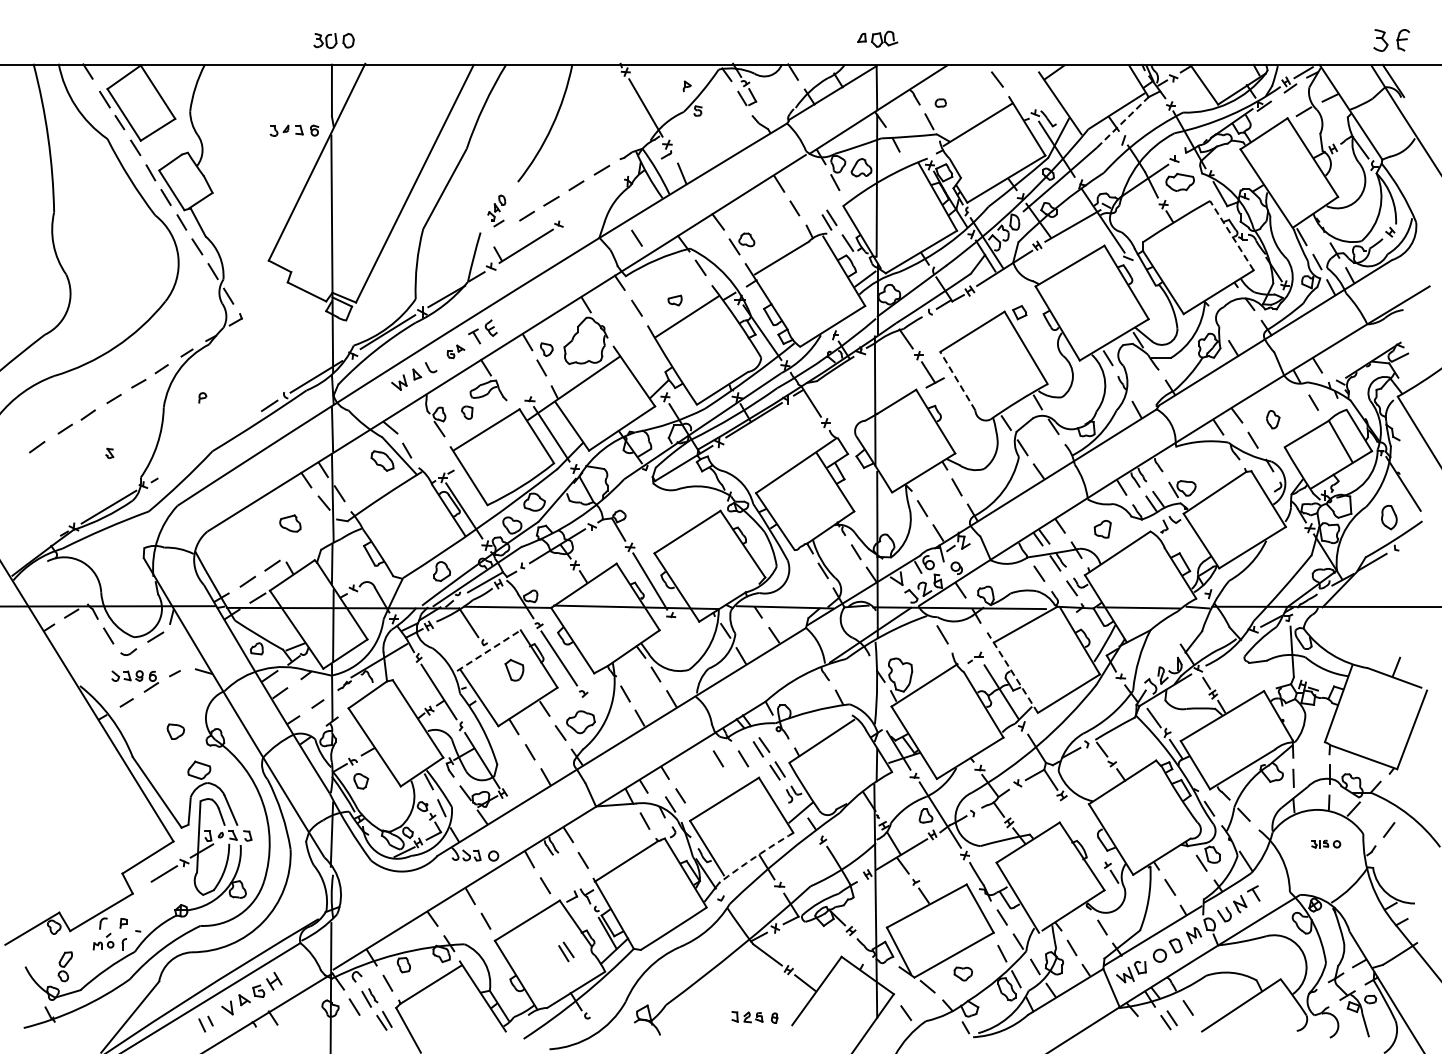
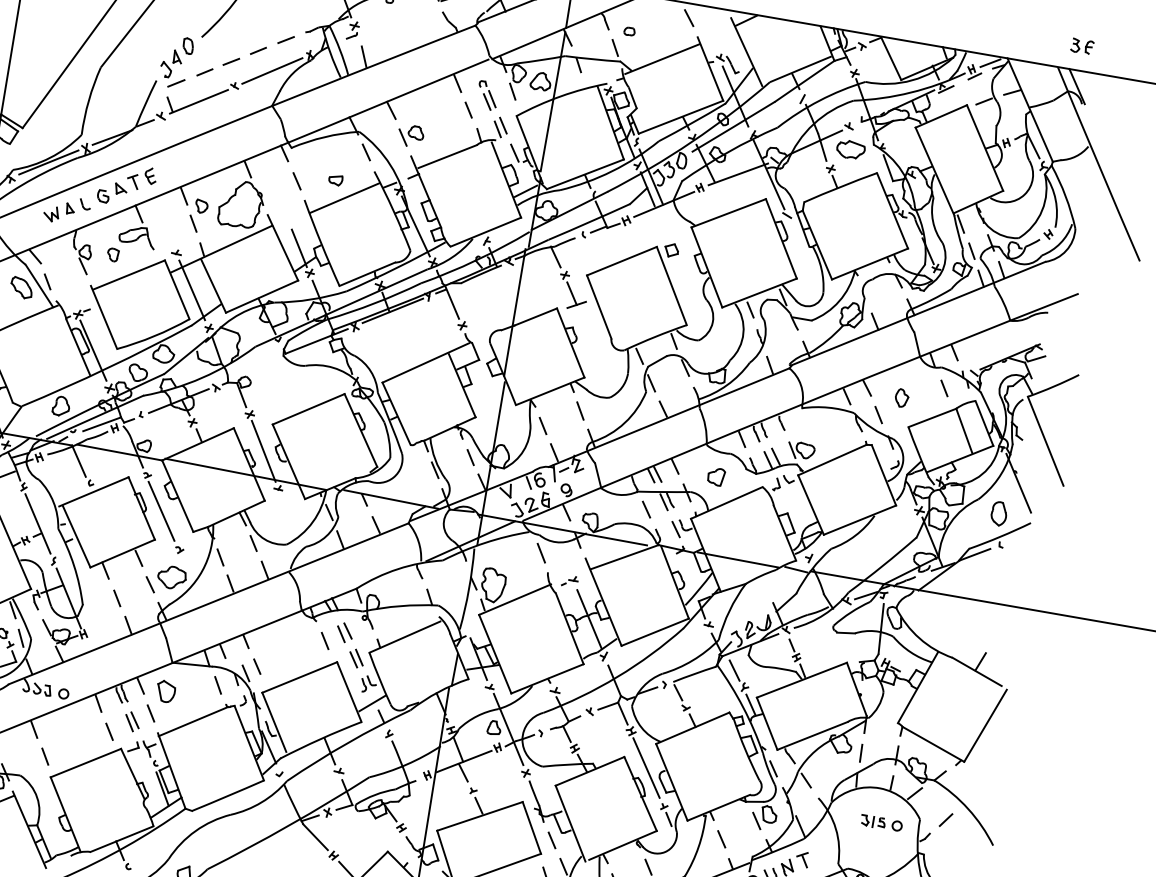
part: (1391, 40) -> (1082, 46), size x0.62
line: (1123, 122) -> (805, 81), dashed -> solid
part: (810, 190) -> (487, 95), added
line: (593, 203) -> (272, 71), added
part: (496, 210) -> (175, 61), size x1.67
line: (1231, 235) -> (892, 210), dashed -> solid
line: (636, 237) -> (308, 111), removed
part: (455, 351) -> (111, 192), size x1.67
line: (650, 374) -> (299, 248), added
line: (957, 380) -> (599, 306), dashed -> solid
line: (488, 650) -> (93, 491), dashed -> solid
part: (514, 669) -> (166, 690), moved
line: (1012, 672) -> (603, 601), dashed -> solid
line: (718, 758) -> (300, 636), removed
line: (1083, 829) -> (646, 767), added
part: (1325, 844) -> (881, 823), size x1.43
arc: (755, 856) -> (320, 738), dashed -> solid
part: (566, 951) -> (132, 721), moved

